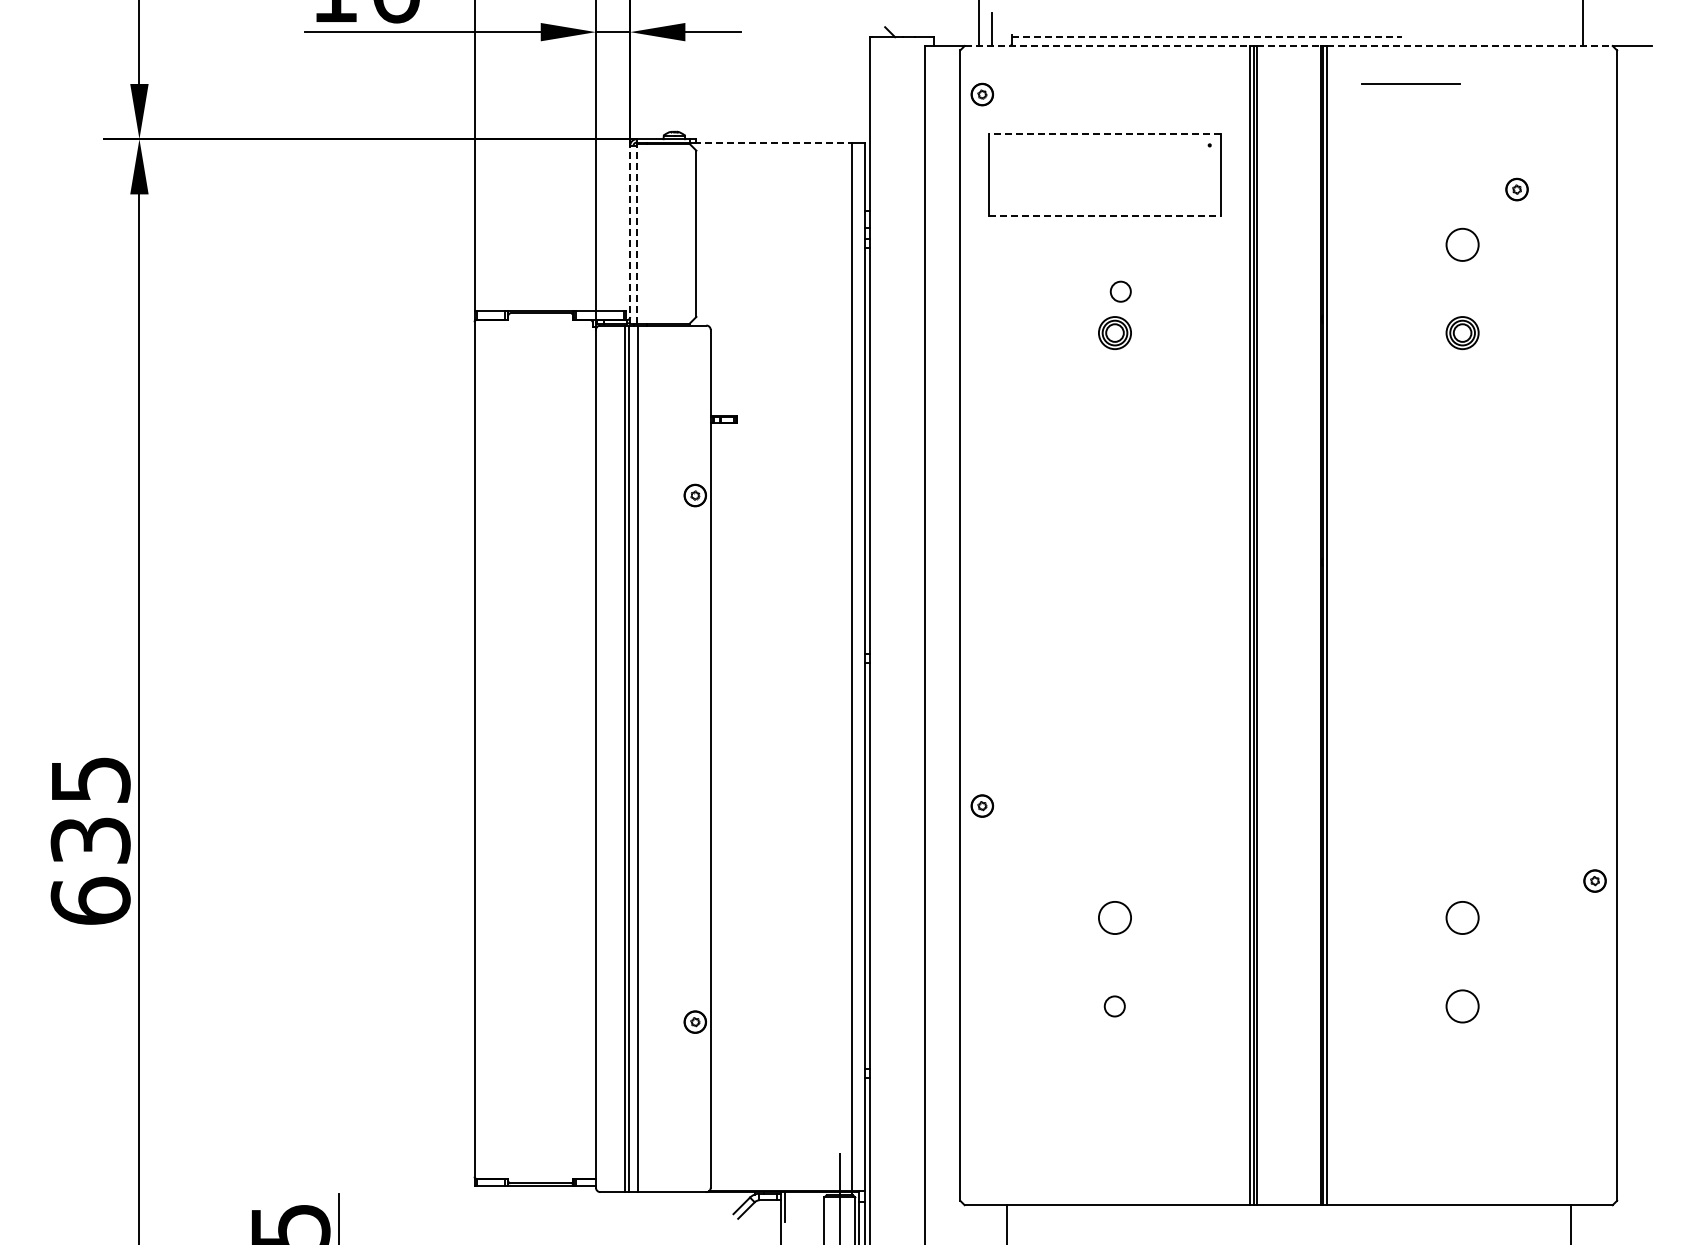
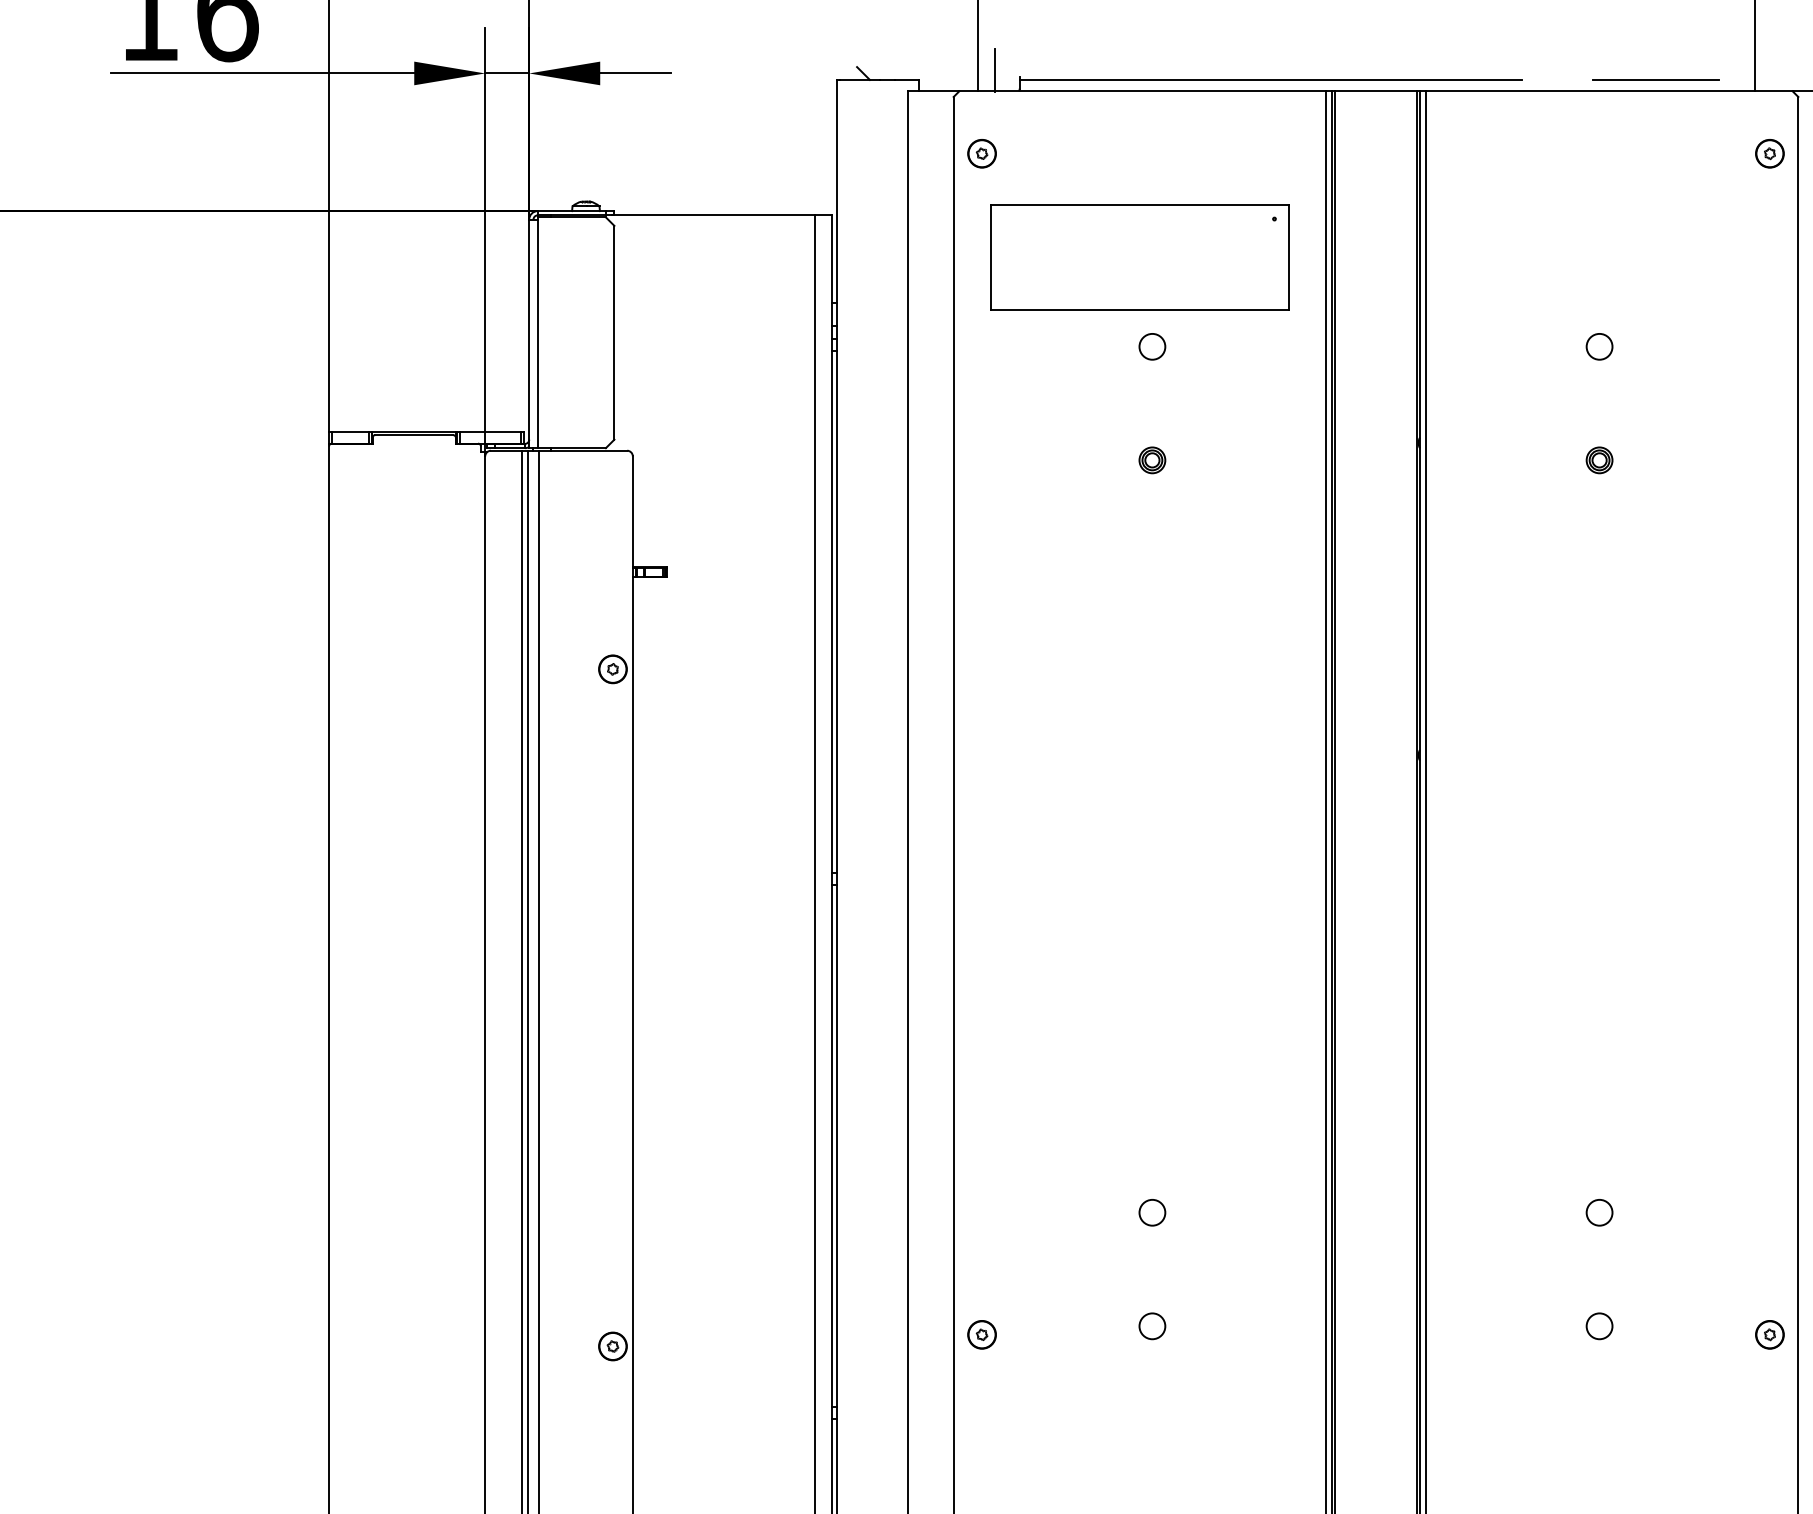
line: (1207, 37) -> (1271, 80), dashed -> solid
line: (1107, 46) -> (1143, 91), dashed -> solid
line: (1289, 46) -> (1377, 91), dashed -> solid
line: (1470, 46) -> (1609, 91), dashed -> solid
line: (1410, 83) -> (1654, 79), moved
line: (1104, 134) -> (1139, 205), dashed -> solid
line: (773, 142) -> (713, 215), dashed -> solid
part: (1516, 189) -> (1769, 153), moved
line: (1104, 216) -> (1139, 310), dashed -> solid
line: (630, 234) -> (529, 333), dashed -> solid
line: (636, 234) -> (537, 333), dashed -> solid
circle: (1462, 244) -> (1599, 346), size x0.62
circle: (1120, 291) -> (1152, 346), moved
part: (1114, 332) -> (1152, 459), size x0.62
part: (1462, 332) -> (1599, 459), size x0.62
part: (981, 805) -> (980, 1334), moved
part: (1594, 880) -> (1769, 1334), moved
circle: (1114, 918) -> (1152, 1213), size x0.62
circle: (1462, 918) -> (1599, 1213), size x0.62
circle: (1462, 1006) -> (1599, 1326), size x0.62

